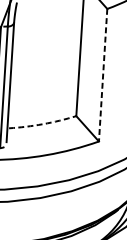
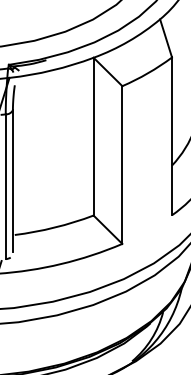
line: (103, 75) -> (122, 165), dashed -> solid
arc: (42, 124) -> (54, 227), dashed -> solid

